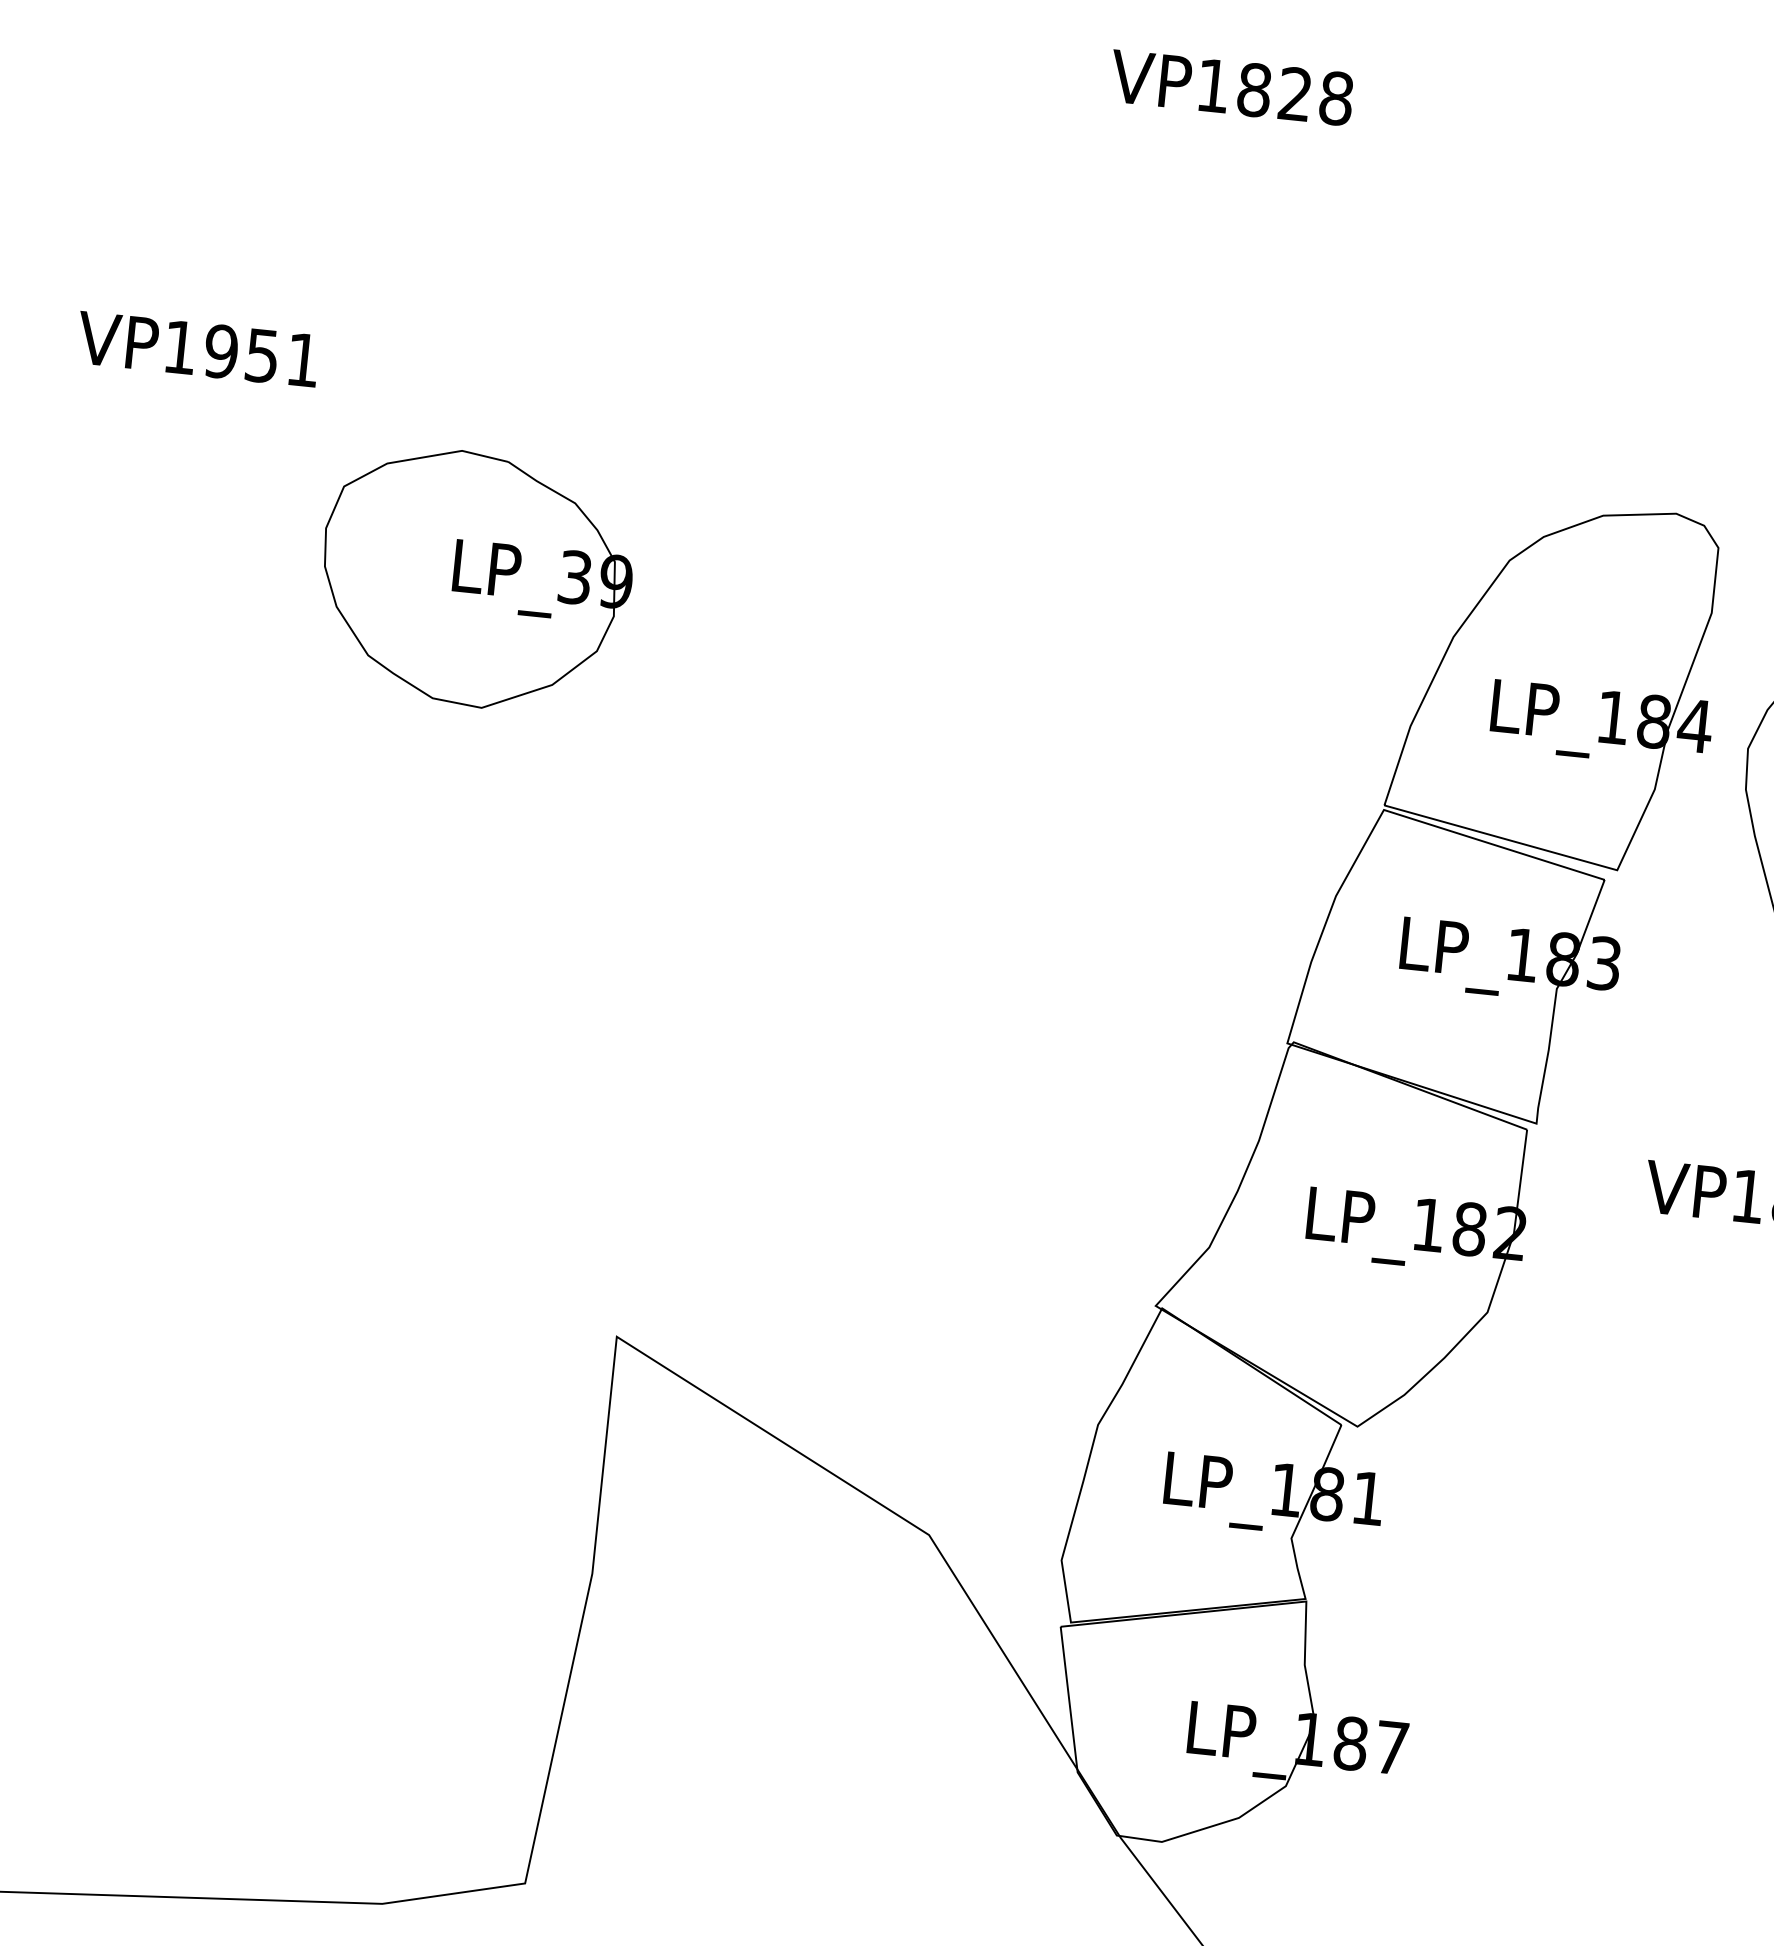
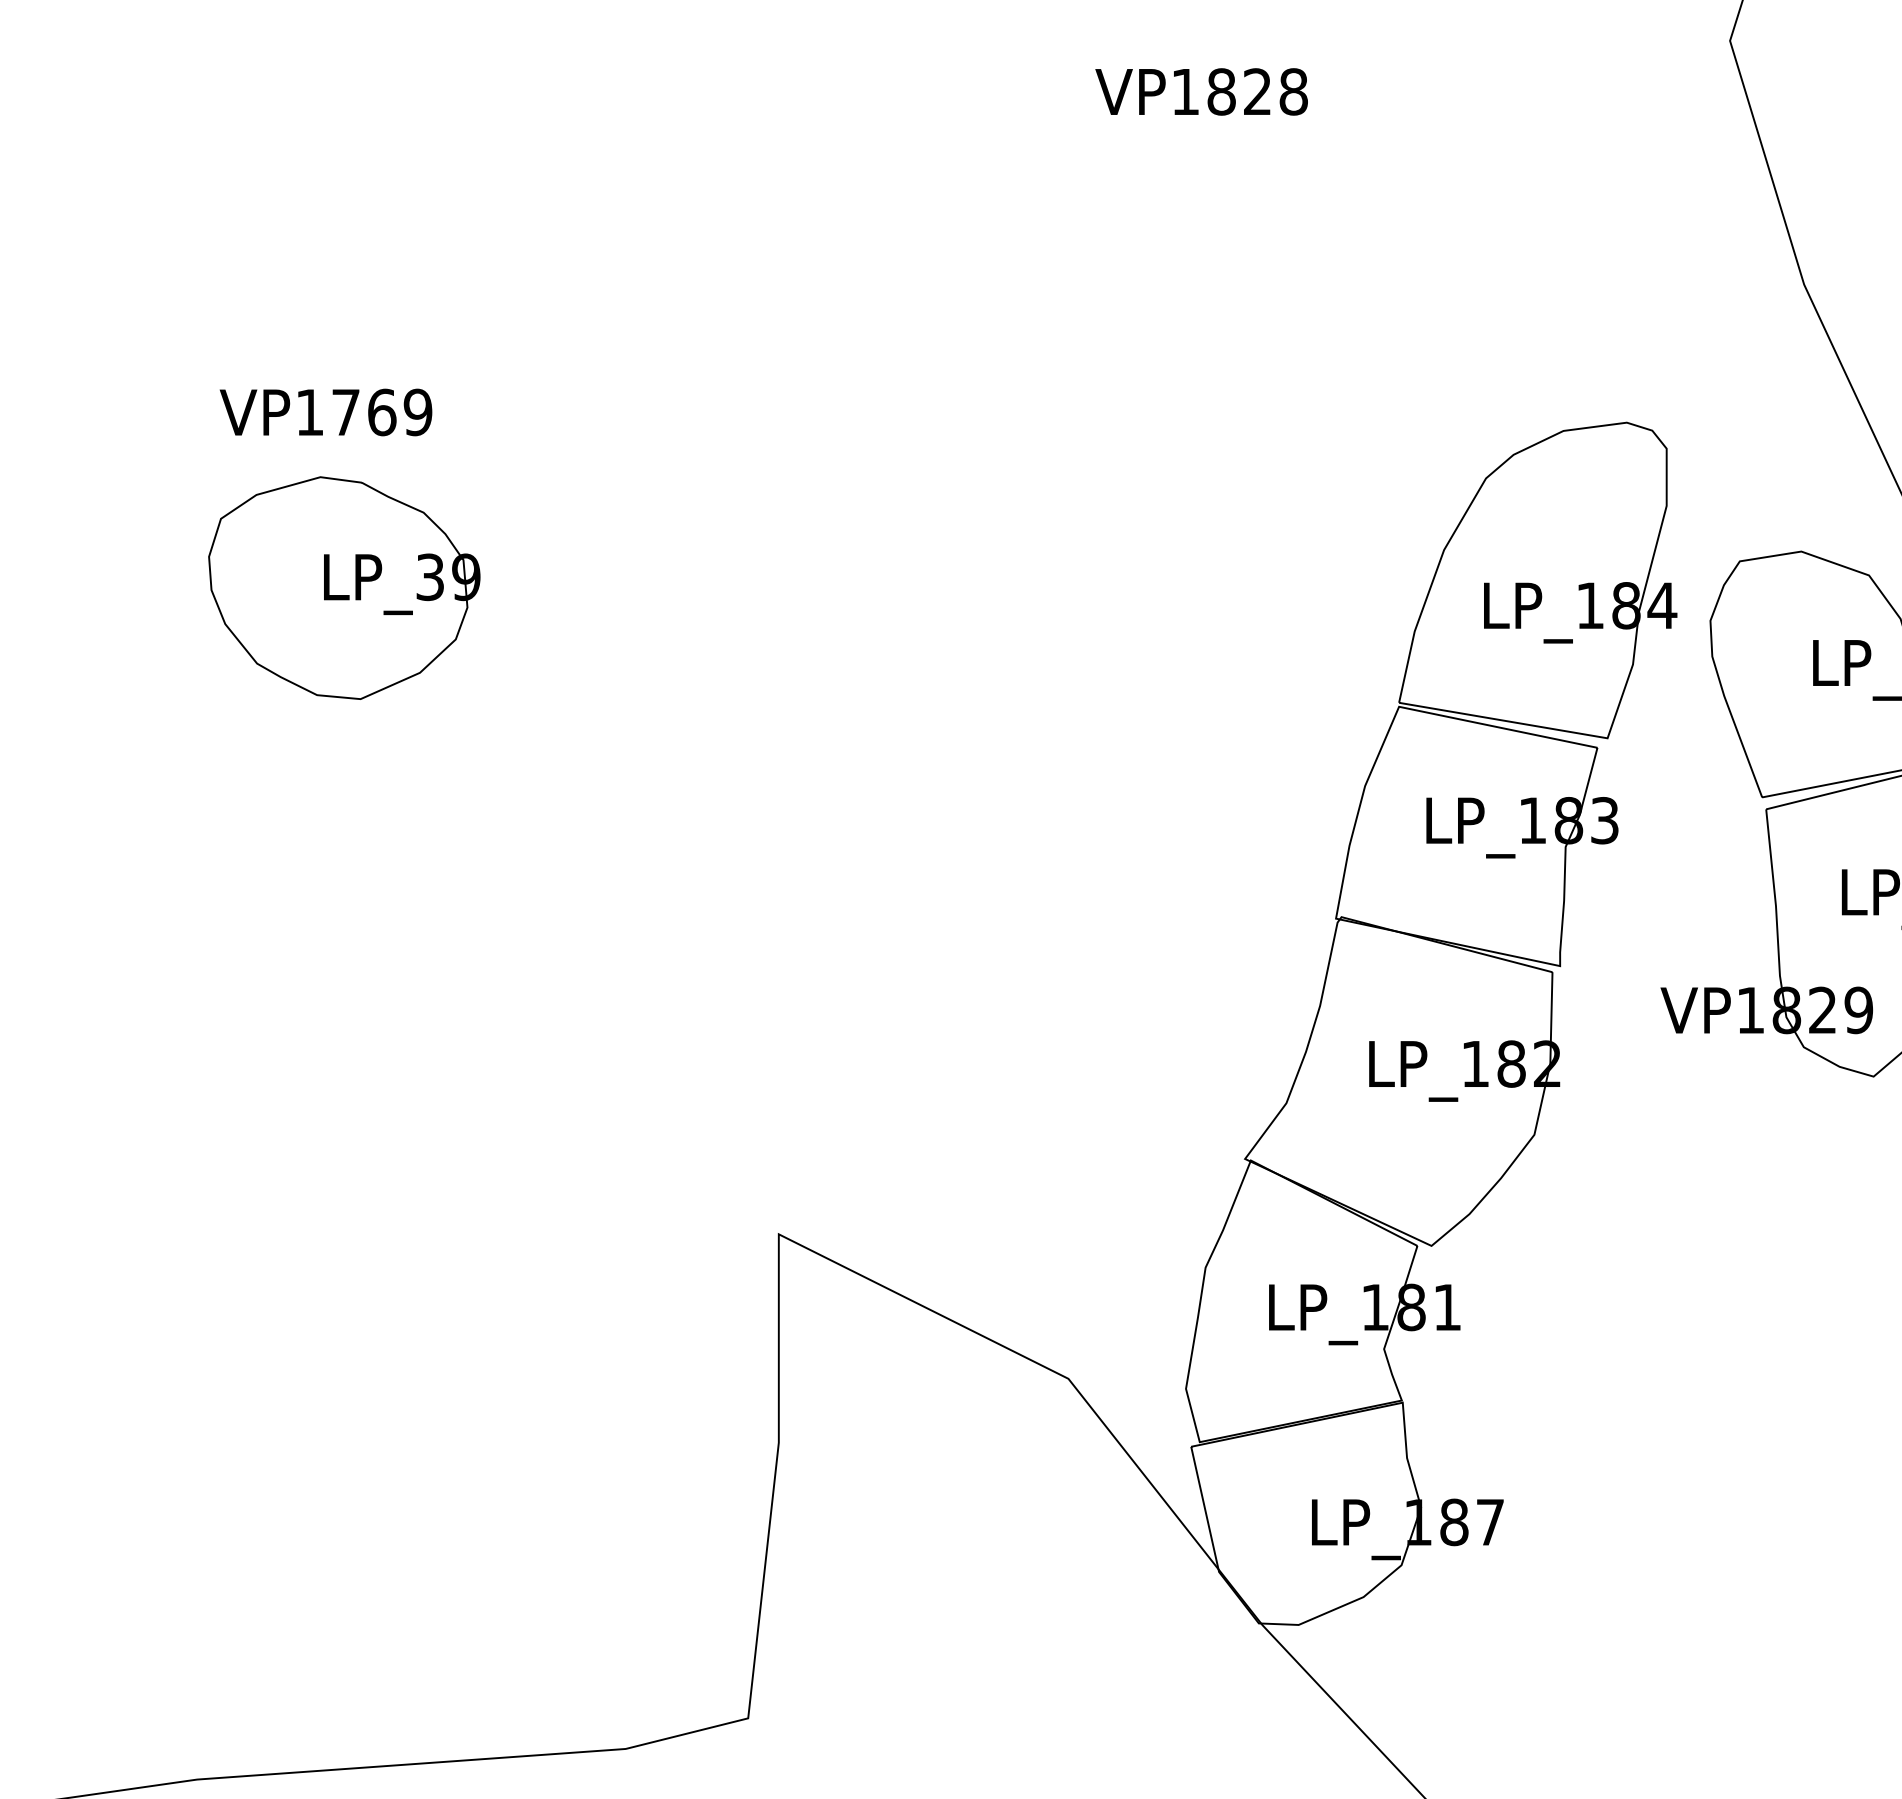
text: (261, 355) -> (381, 412), VP1951 -> VP1769
part: (476, 579) -> (344, 587), moved

